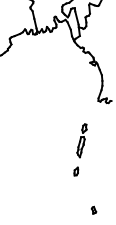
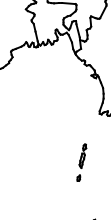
part: (80, 149) -> (81, 162), size x0.71

